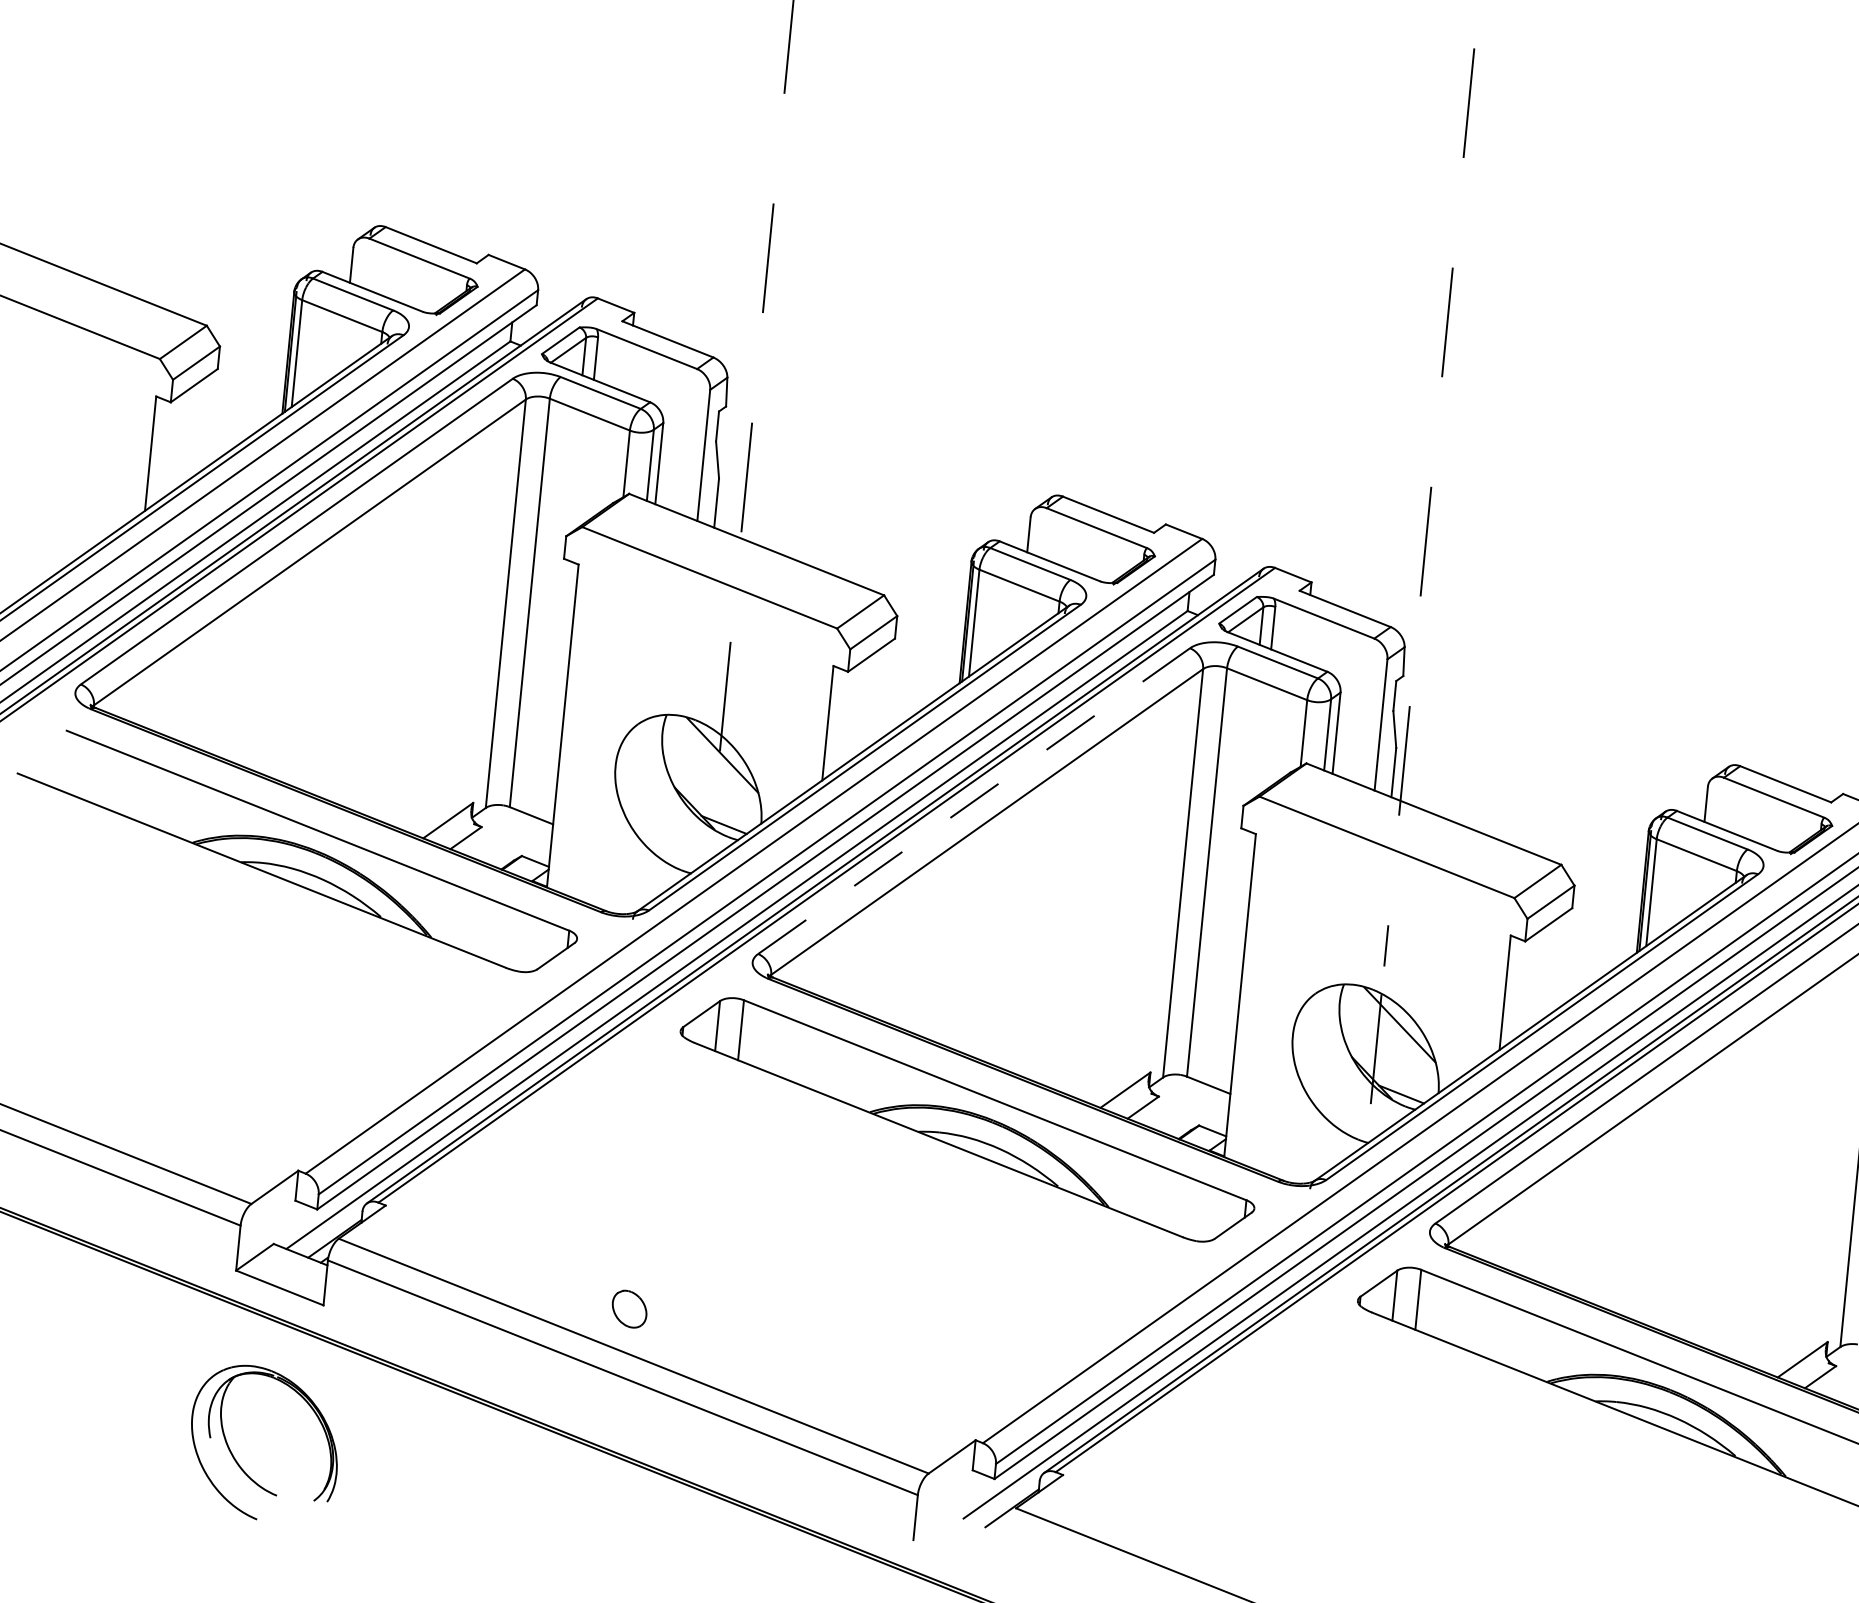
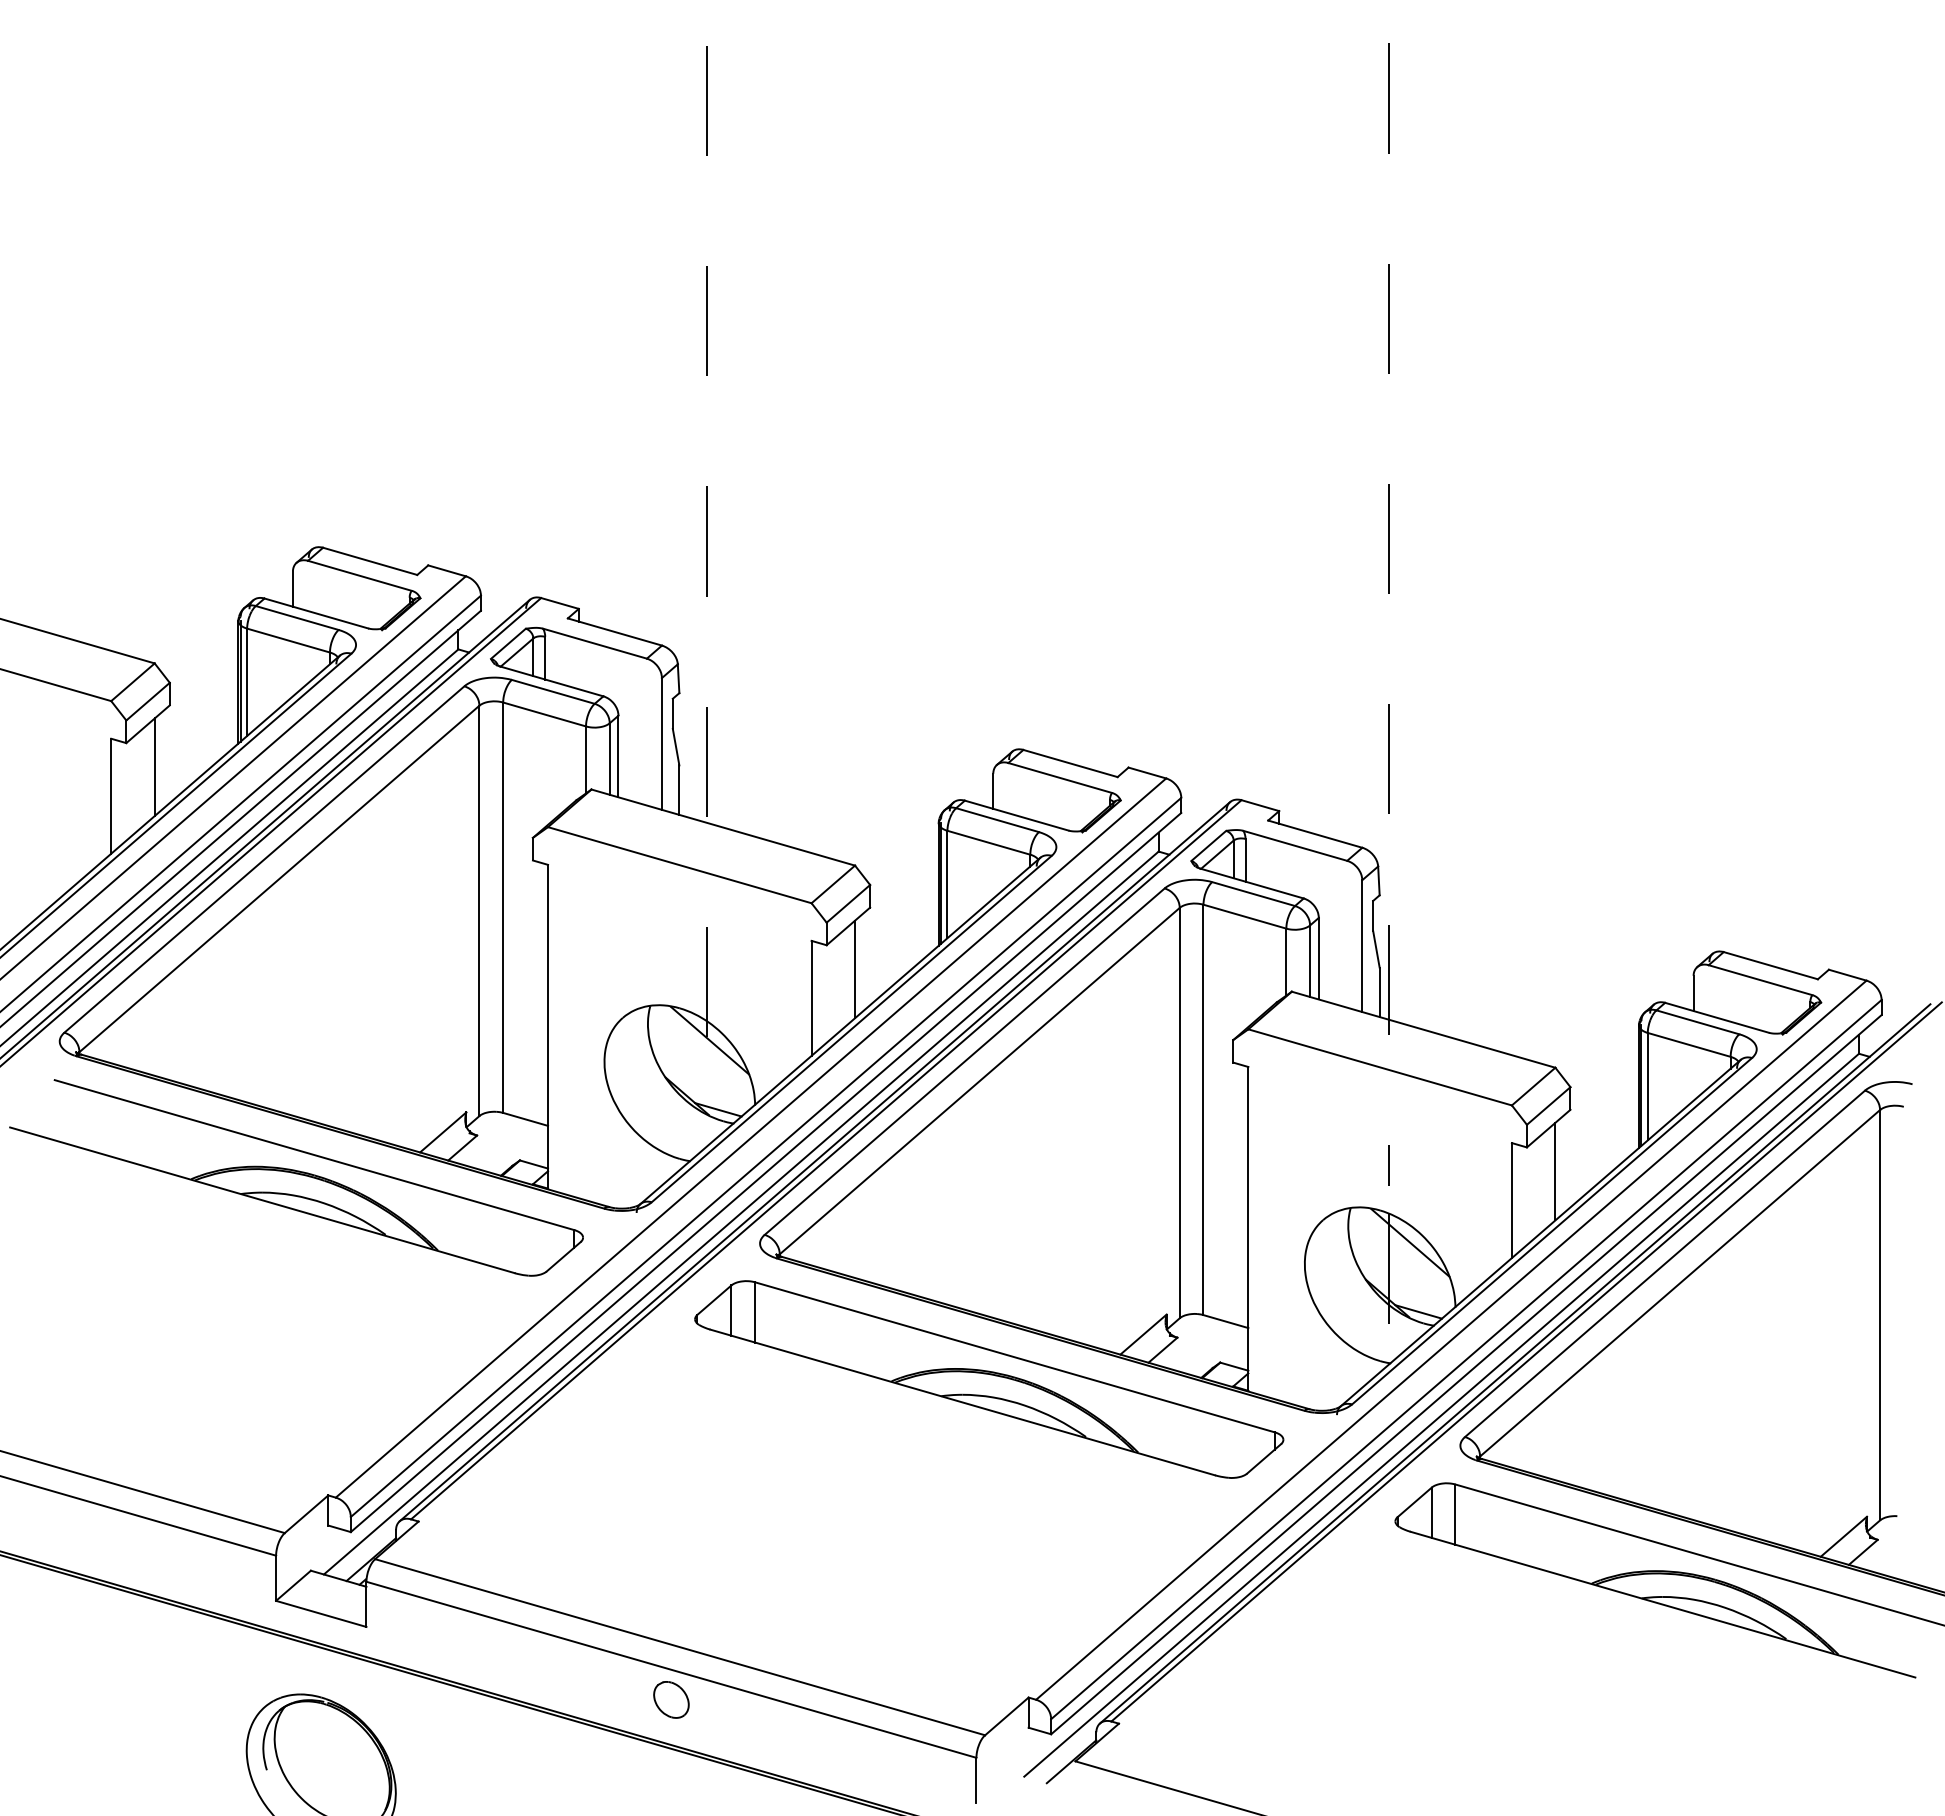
line: (196, 429) -> (154, 767), added
line: (874, 698) -> (855, 969), added
line: (973, 800) -> (964, 1061), dashed -> solid
line: (1551, 968) -> (1555, 1171), added
part: (629, 1308) -> (671, 1699), moved

